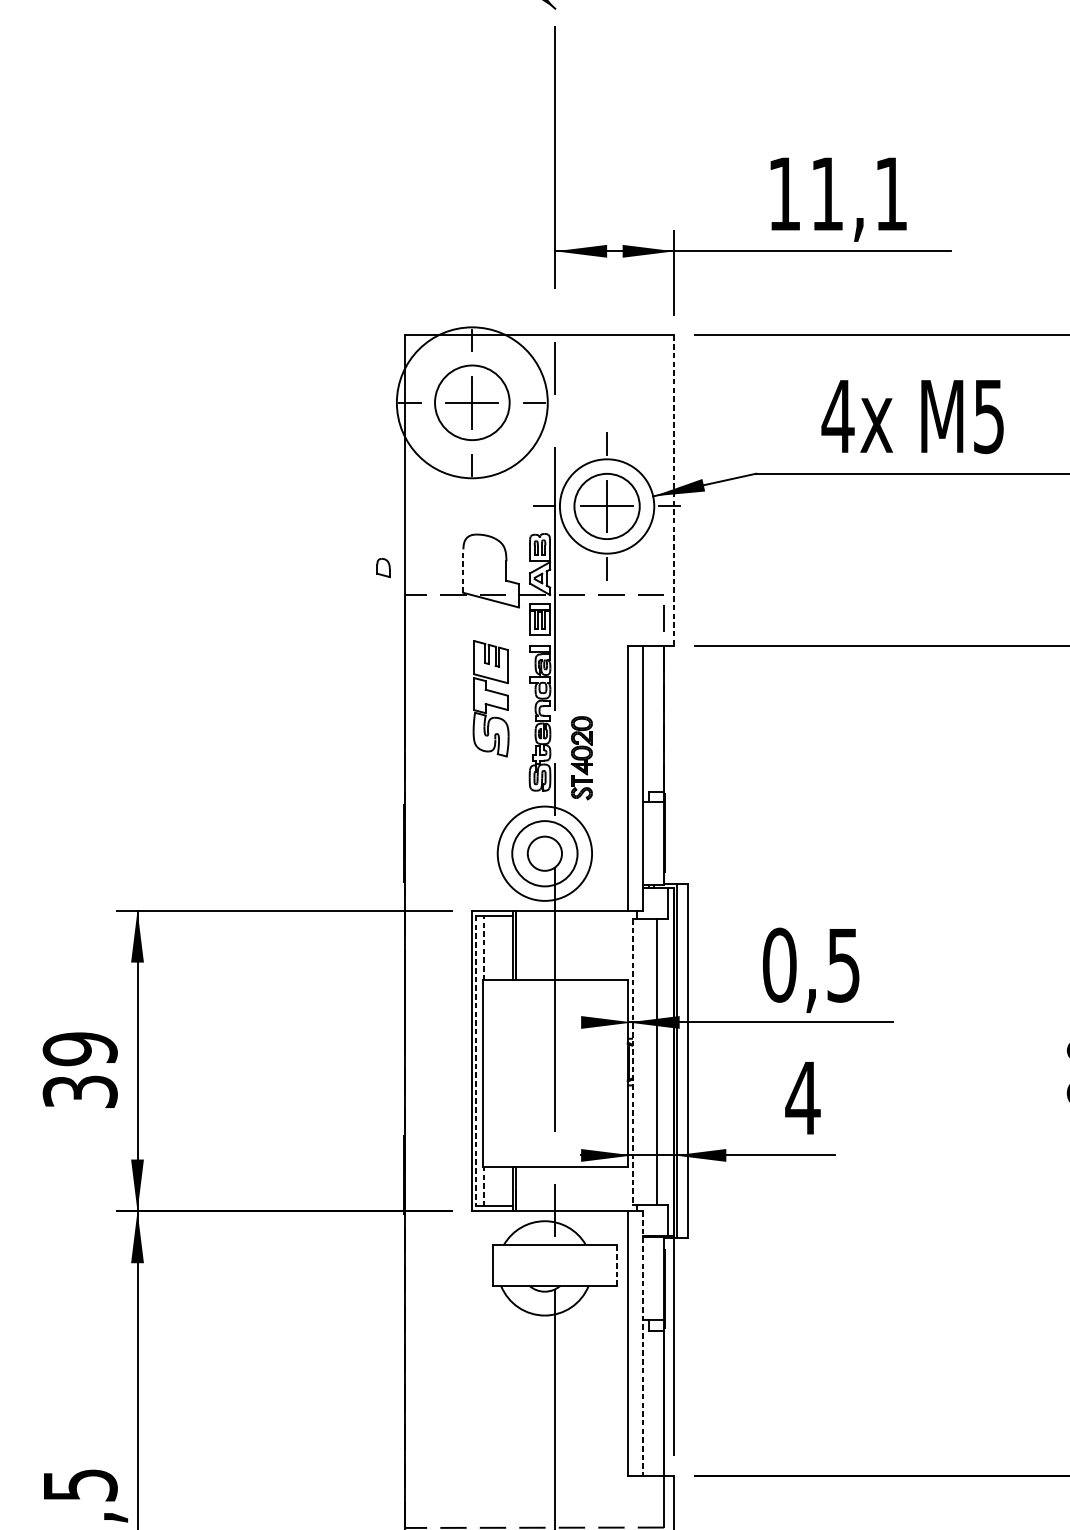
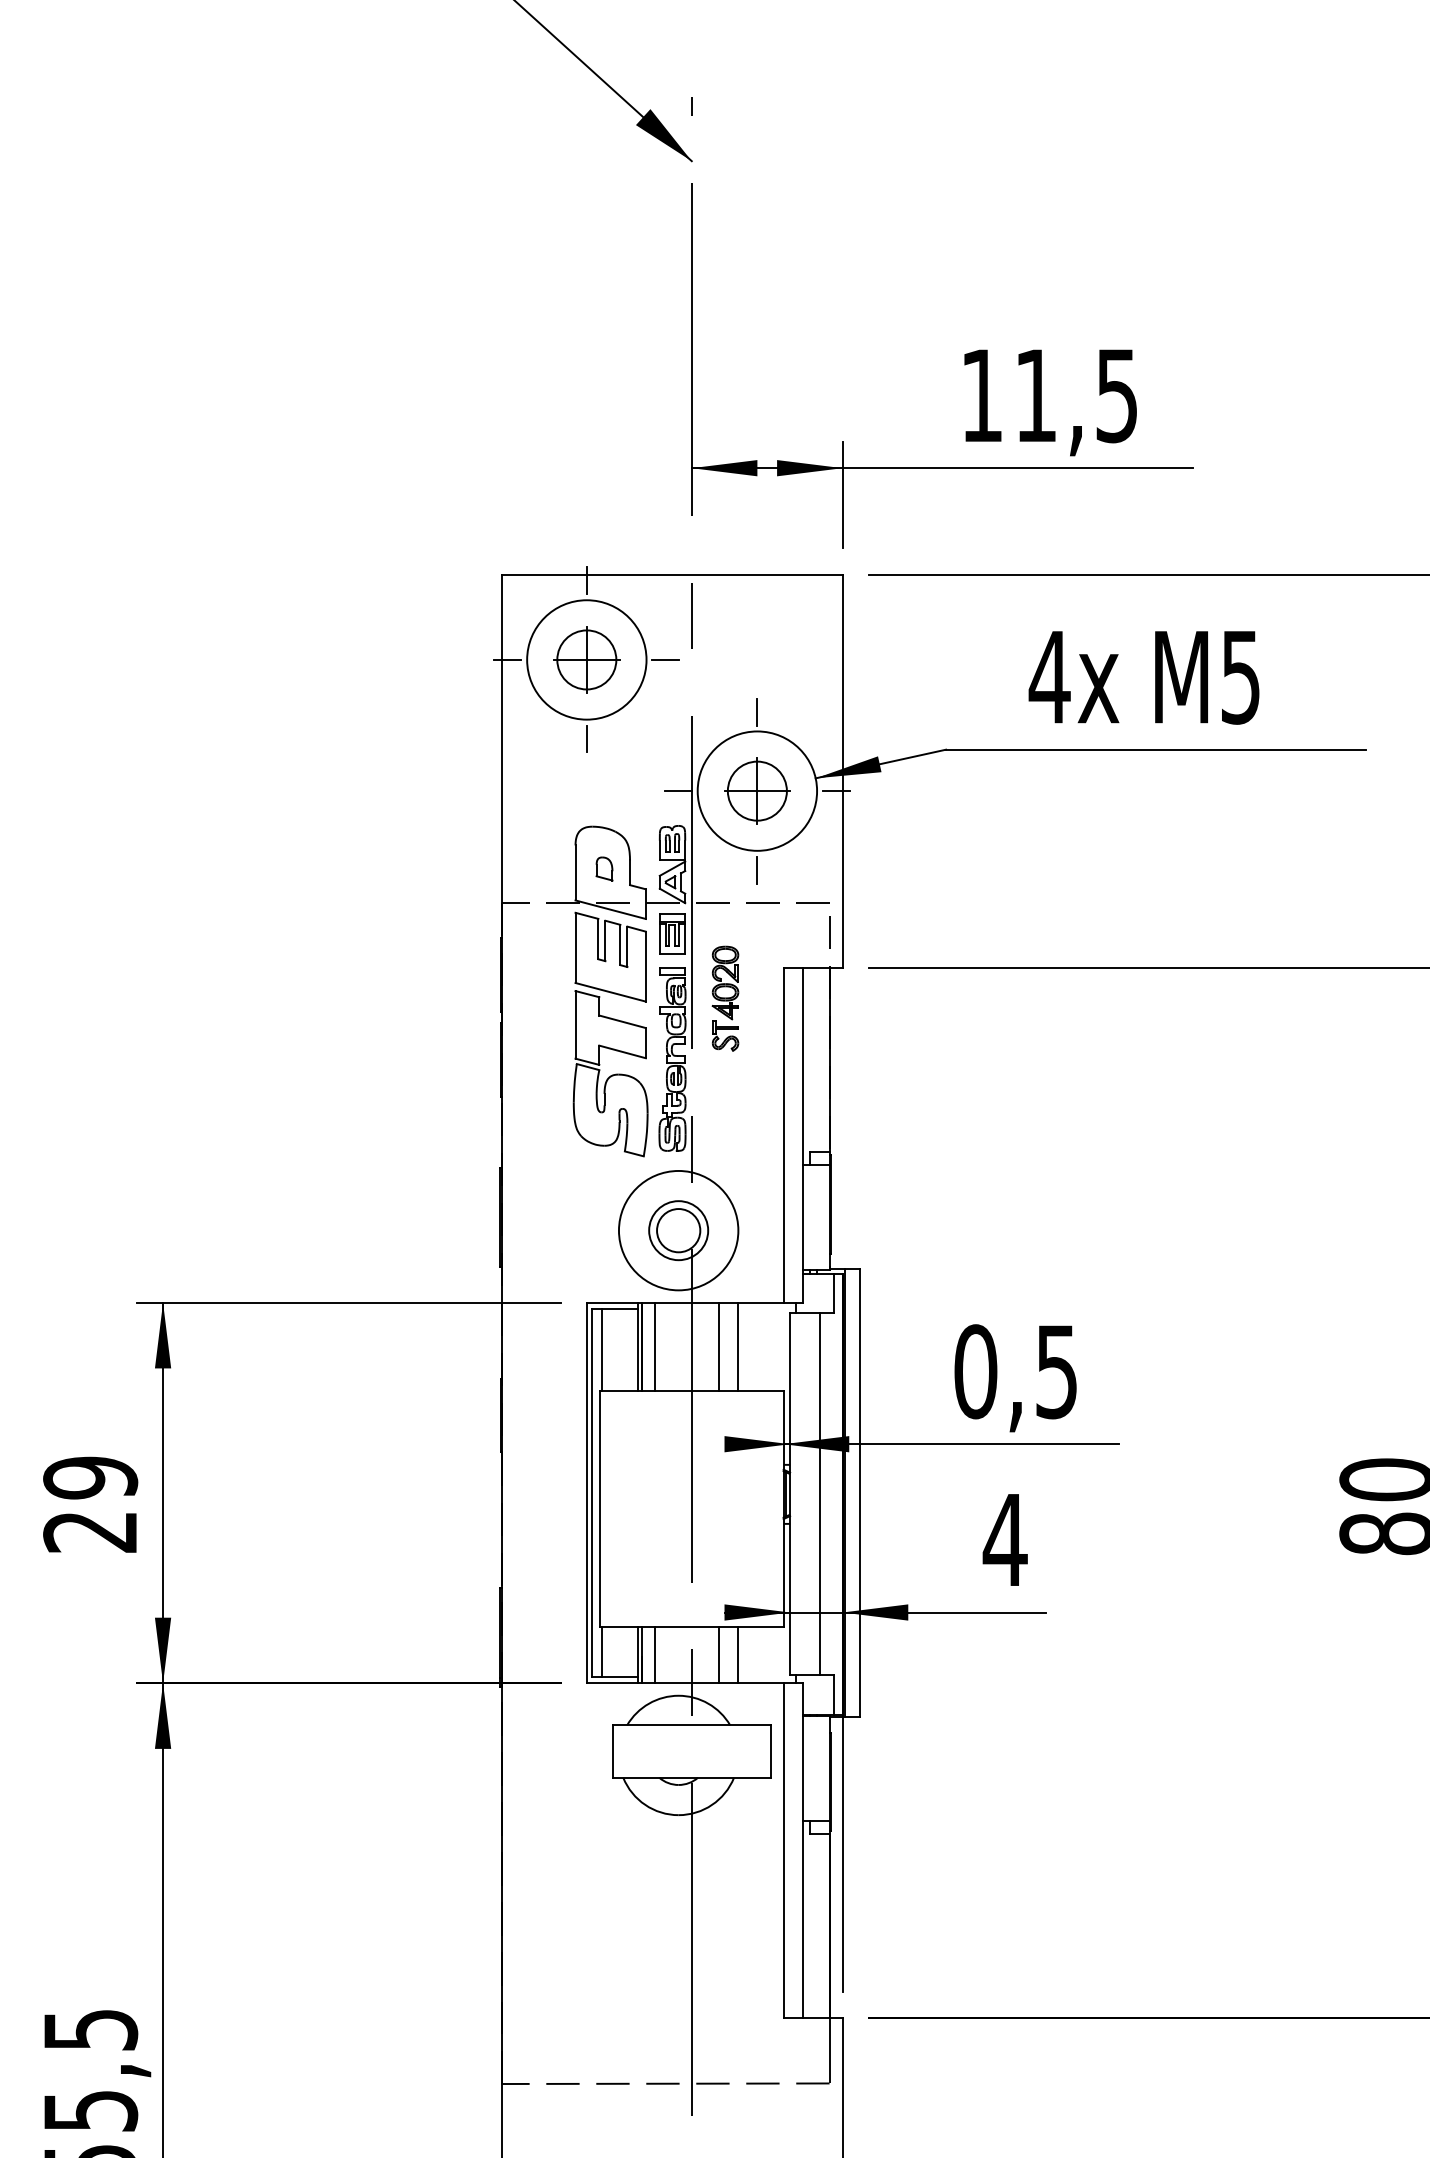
text: (890, 194) -> (1116, 396), 11,1 -> 11,5
circle: (472, 402) -> (586, 659), size x0.62
circle: (472, 402) -> (586, 659), size x0.62
line: (674, 490) -> (842, 771), dashed -> solid
circle: (606, 505) -> (756, 790), size x0.71
part: (383, 567) -> (604, 868), moved
line: (463, 570) -> (575, 872), dashed -> solid
part: (491, 698) -> (610, 1034), size x1.67
part: (581, 758) -> (725, 998), moved
circle: (544, 853) -> (678, 1230), size x0.71
line: (526, 945) -> (655, 1346), added
line: (576, 945) -> (718, 1346), added
line: (591, 945) -> (737, 1346), added
line: (483, 948) -> (601, 1350), dashed -> solid
line: (476, 1061) -> (592, 1493), dashed -> solid
line: (633, 1062) -> (790, 1494), dashed -> solid
text: (80, 1091) -> (90, 1531), 39 -> 29
line: (483, 1186) -> (601, 1651), dashed -> solid
line: (526, 1188) -> (655, 1654), added
line: (576, 1188) -> (718, 1654), added
line: (591, 1188) -> (737, 1654), added
line: (617, 1265) -> (770, 1751), dashed -> solid
line: (643, 1344) -> (803, 1851), dashed -> solid

